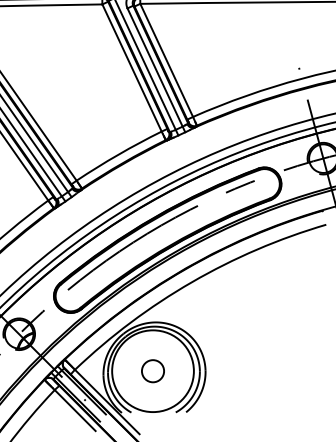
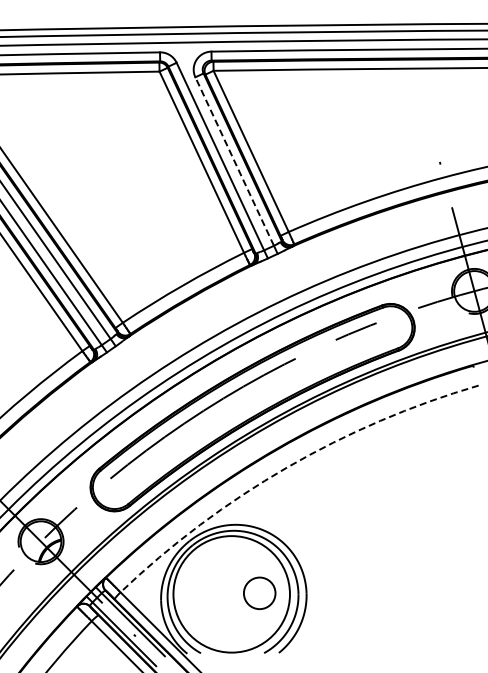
line: (154, 67) -> (234, 161), solid -> dashed
arc: (192, 282) -> (287, 467), solid -> dashed
circle: (152, 370) -> (259, 592), moved

